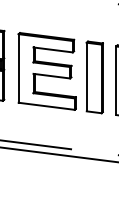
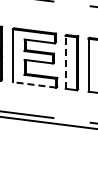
line: (86, 75) -> (65, 61), solid -> dashed
line: (46, 105) -> (34, 84), solid -> dashed

